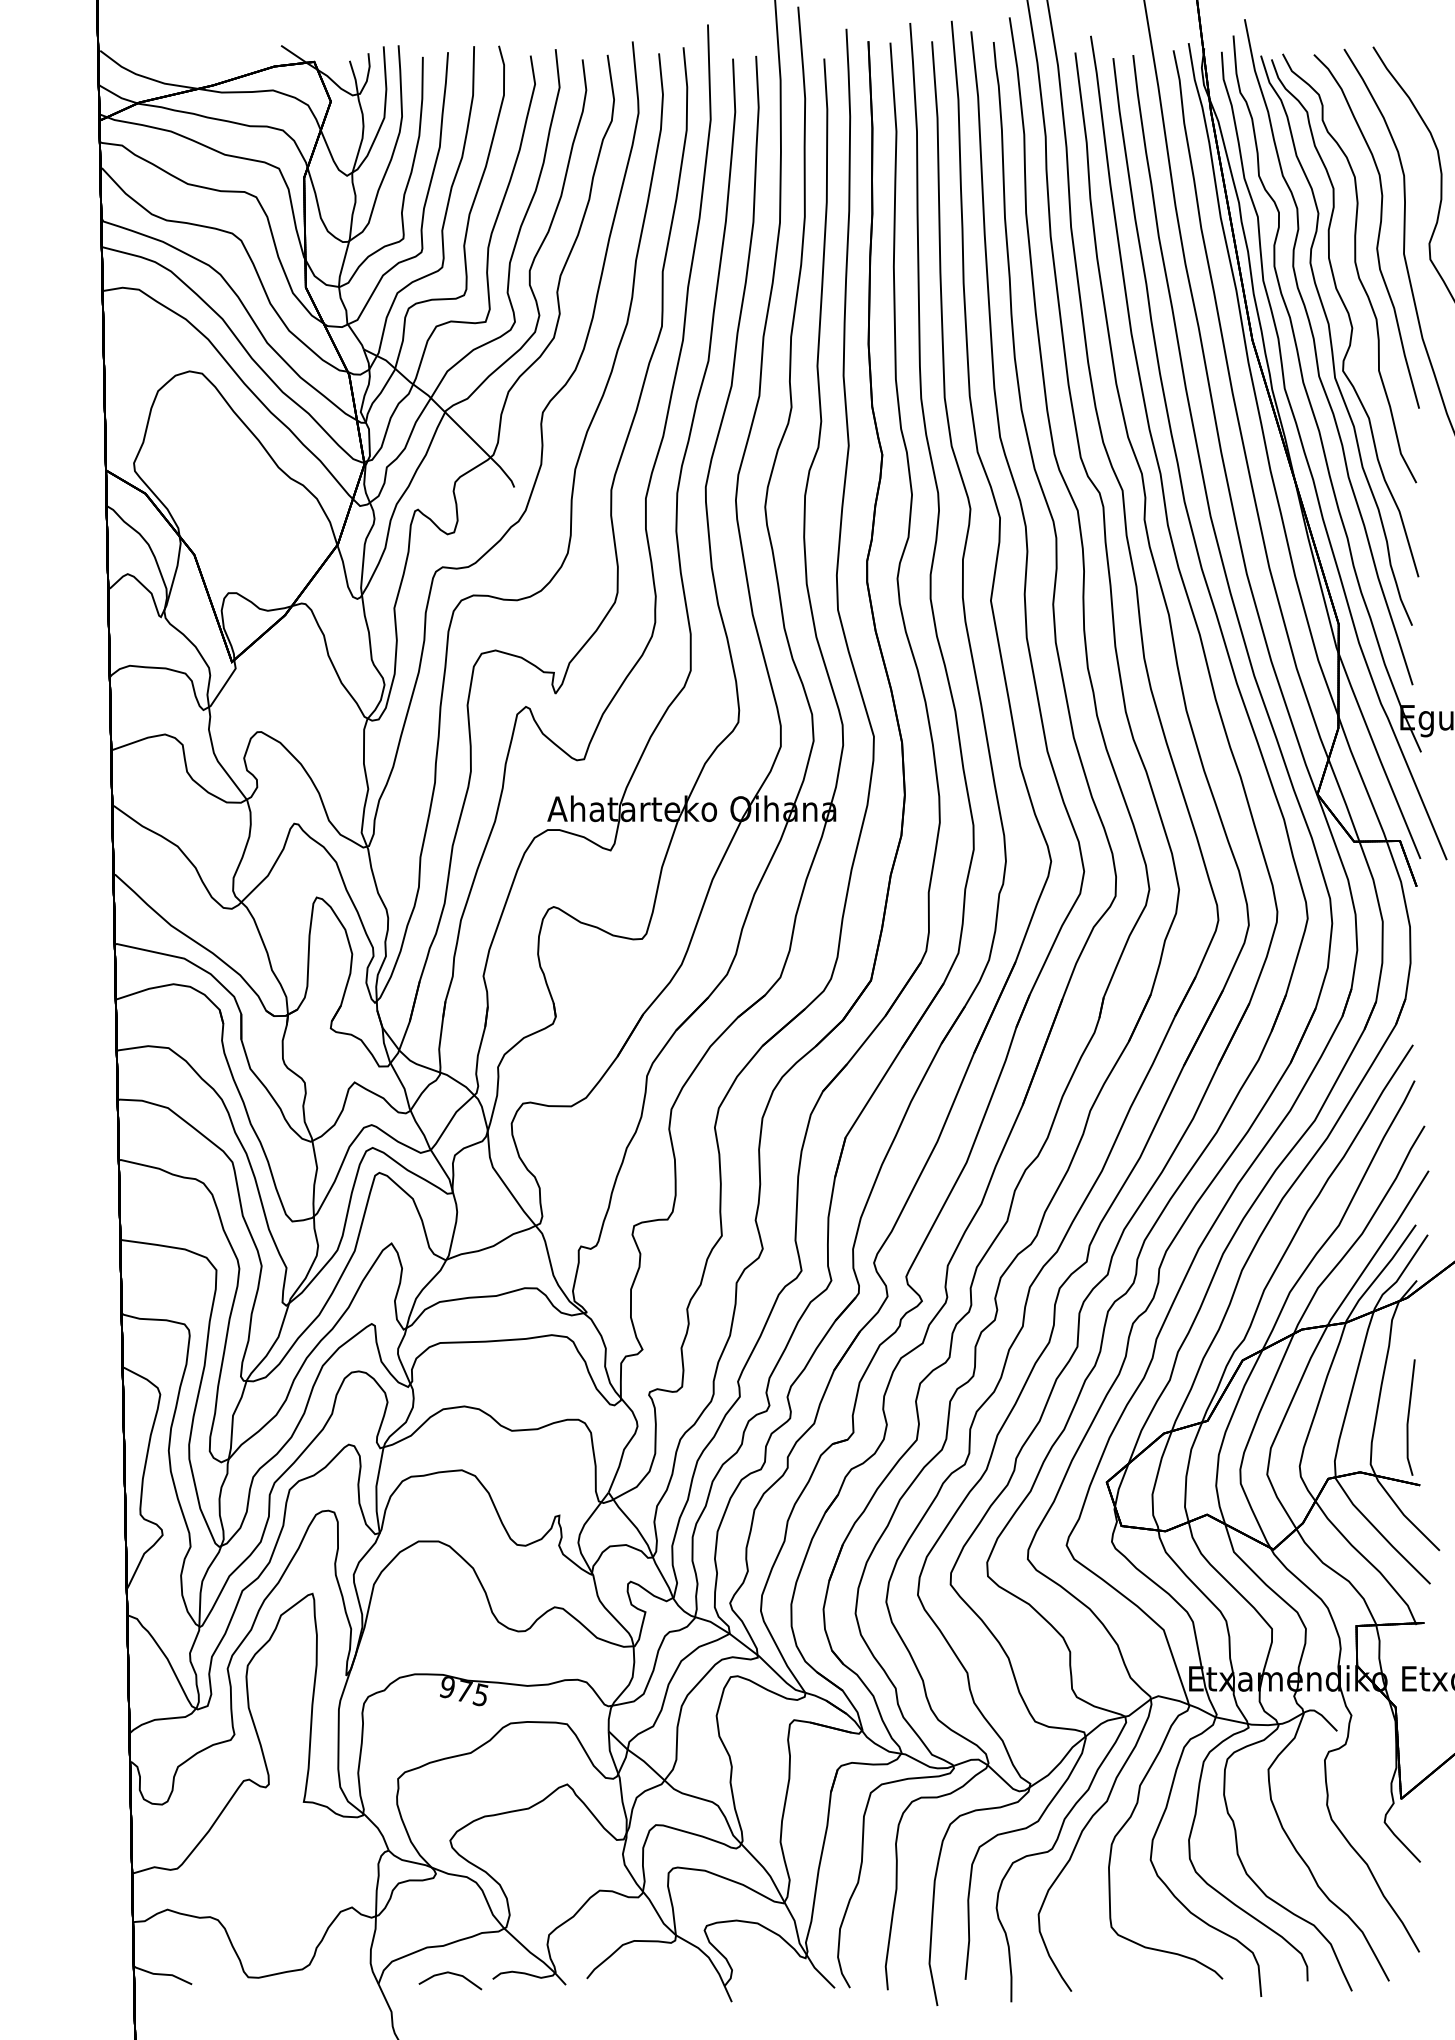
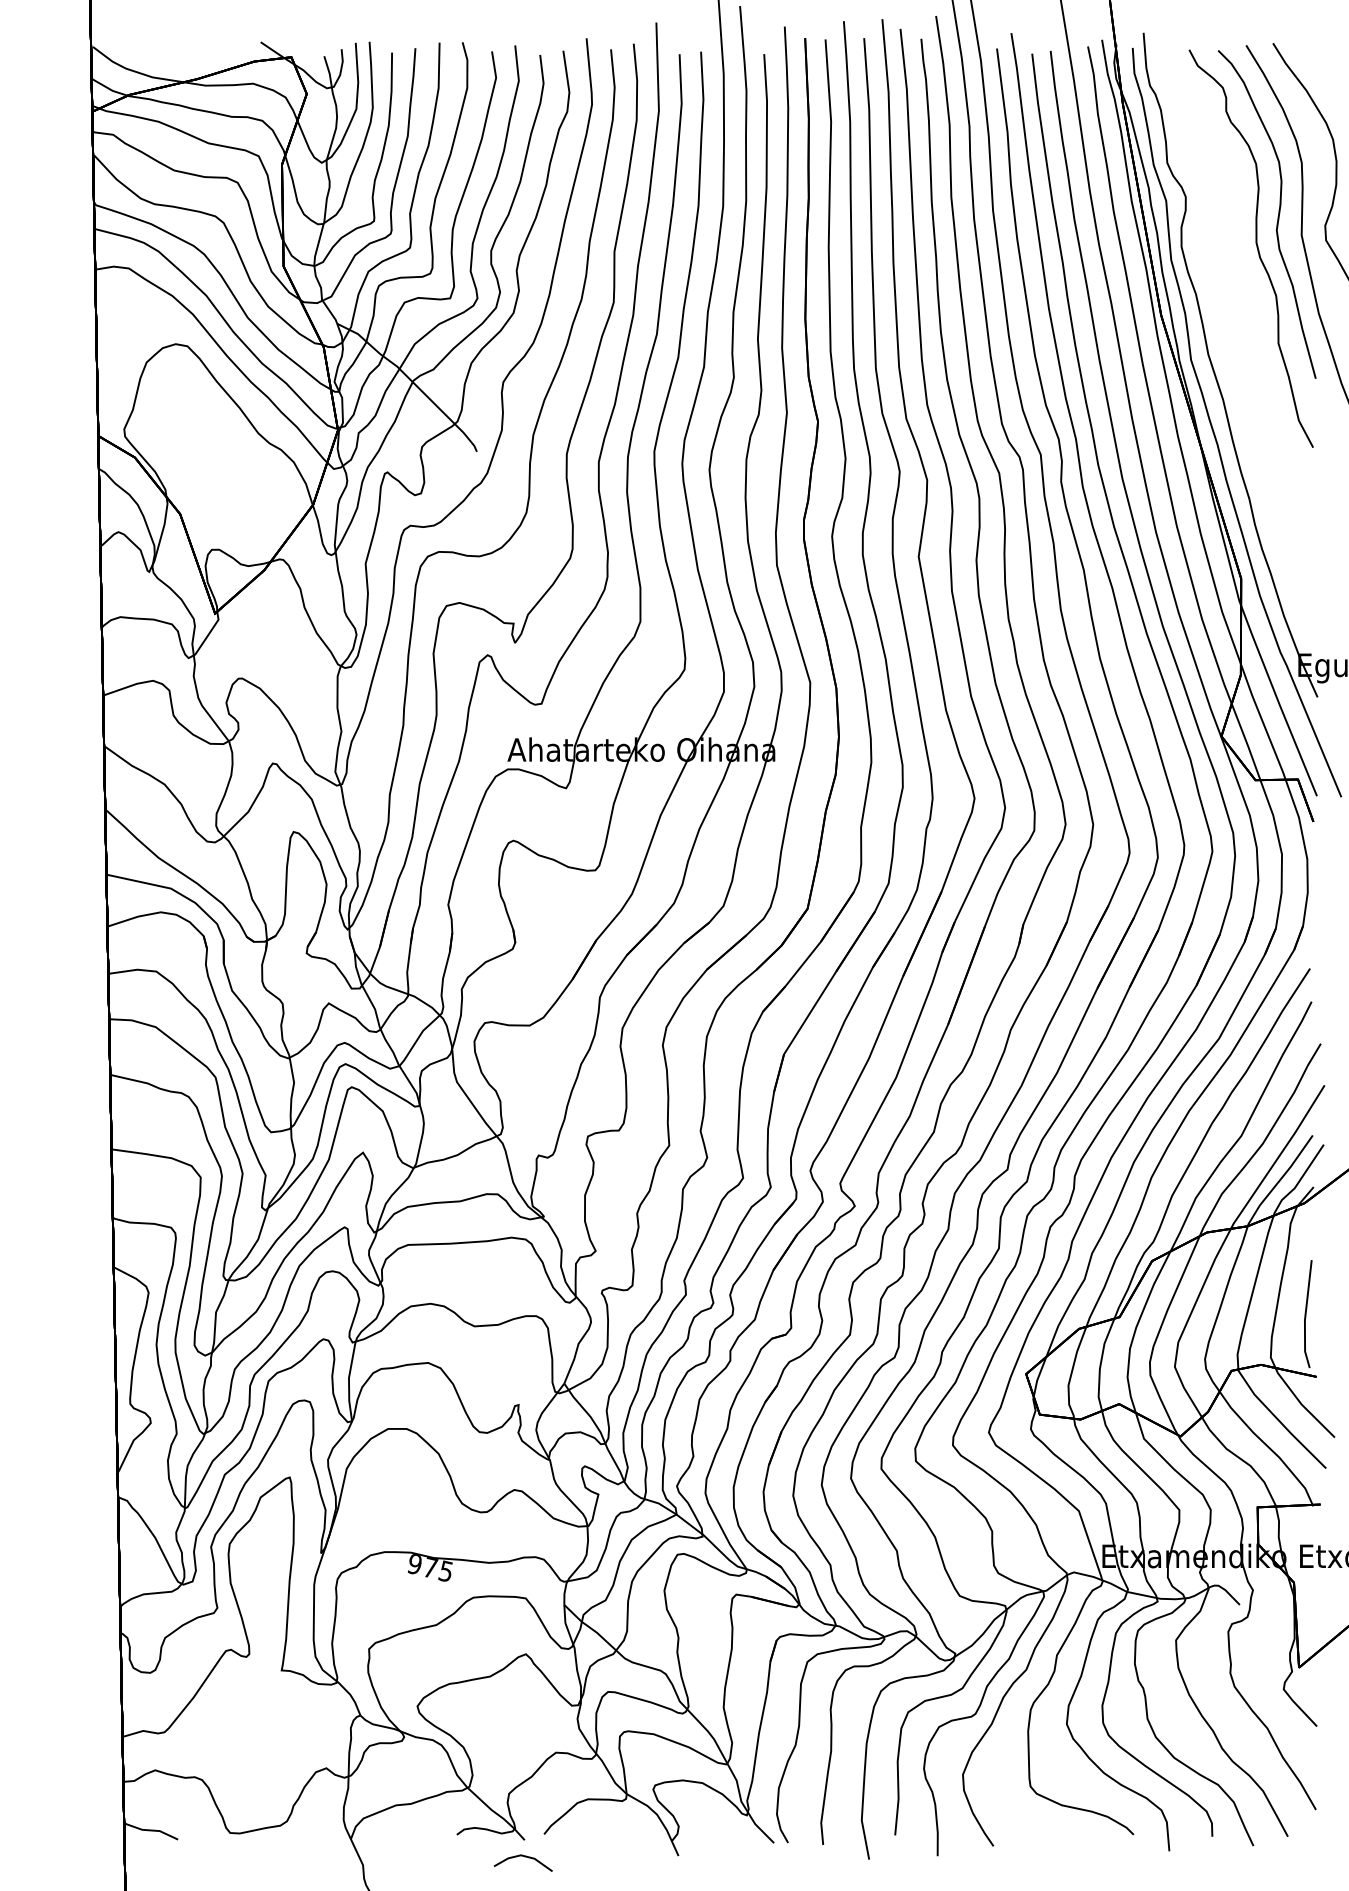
part: (1331, 352) -> (1234, 326), removed
line: (451, 1974) -> (524, 1857), moved

